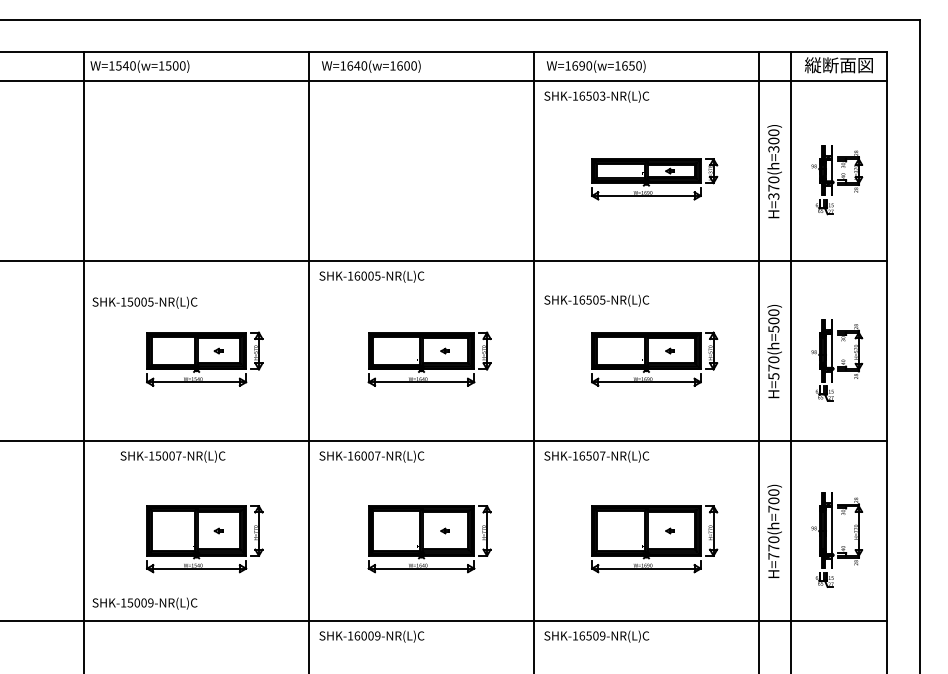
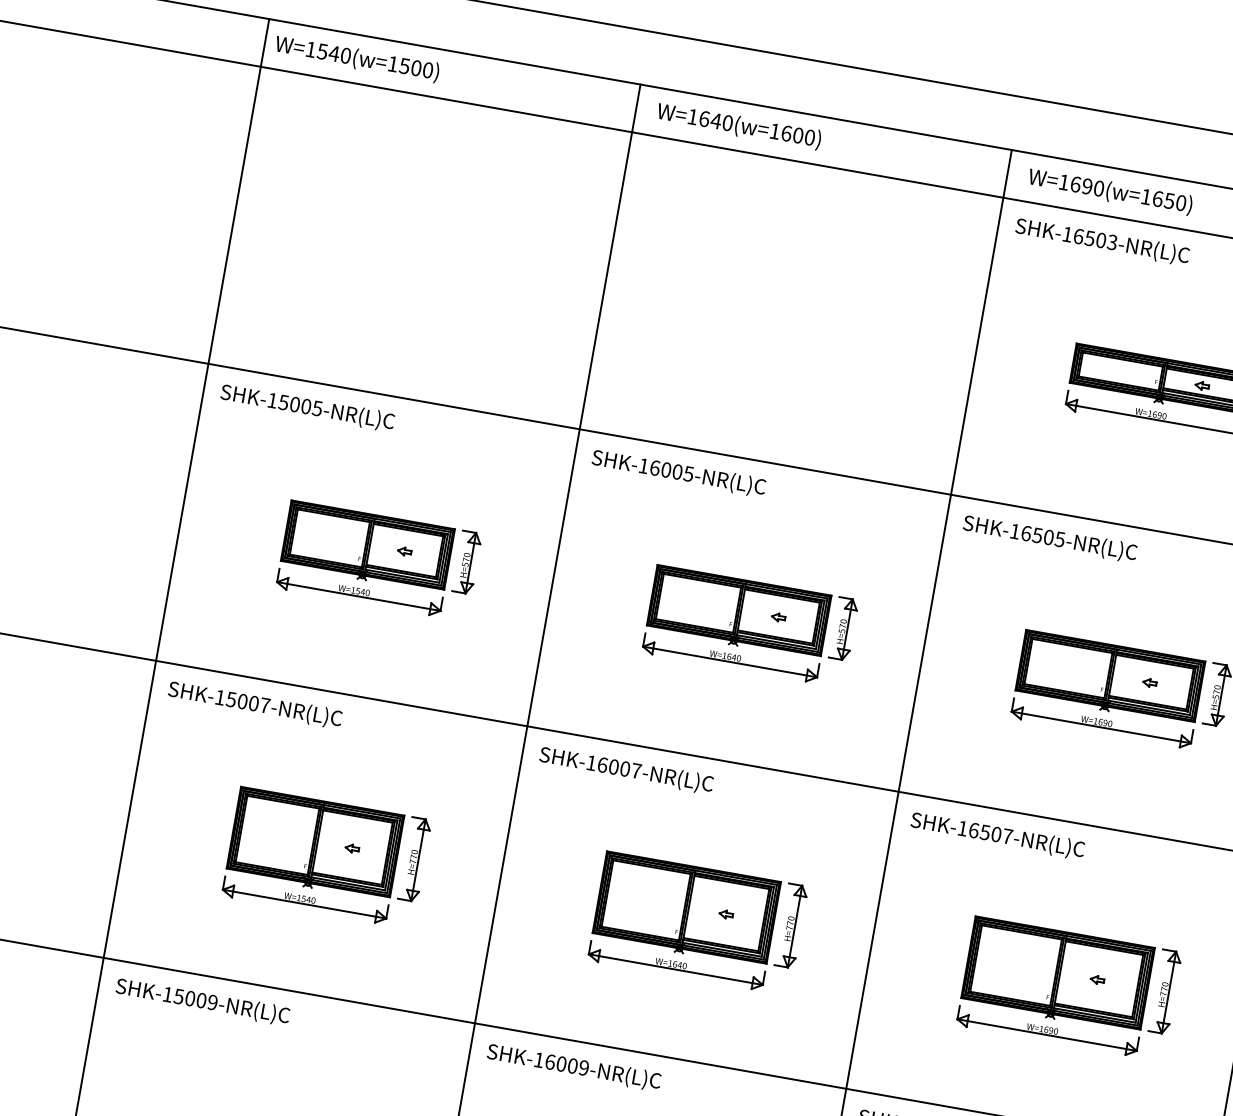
text: (596, 300) -> (1049, 538), moved
text: (144, 302) -> (306, 407), moved
text: (172, 456) -> (254, 704), moved
text: (144, 603) -> (202, 1001), moved

